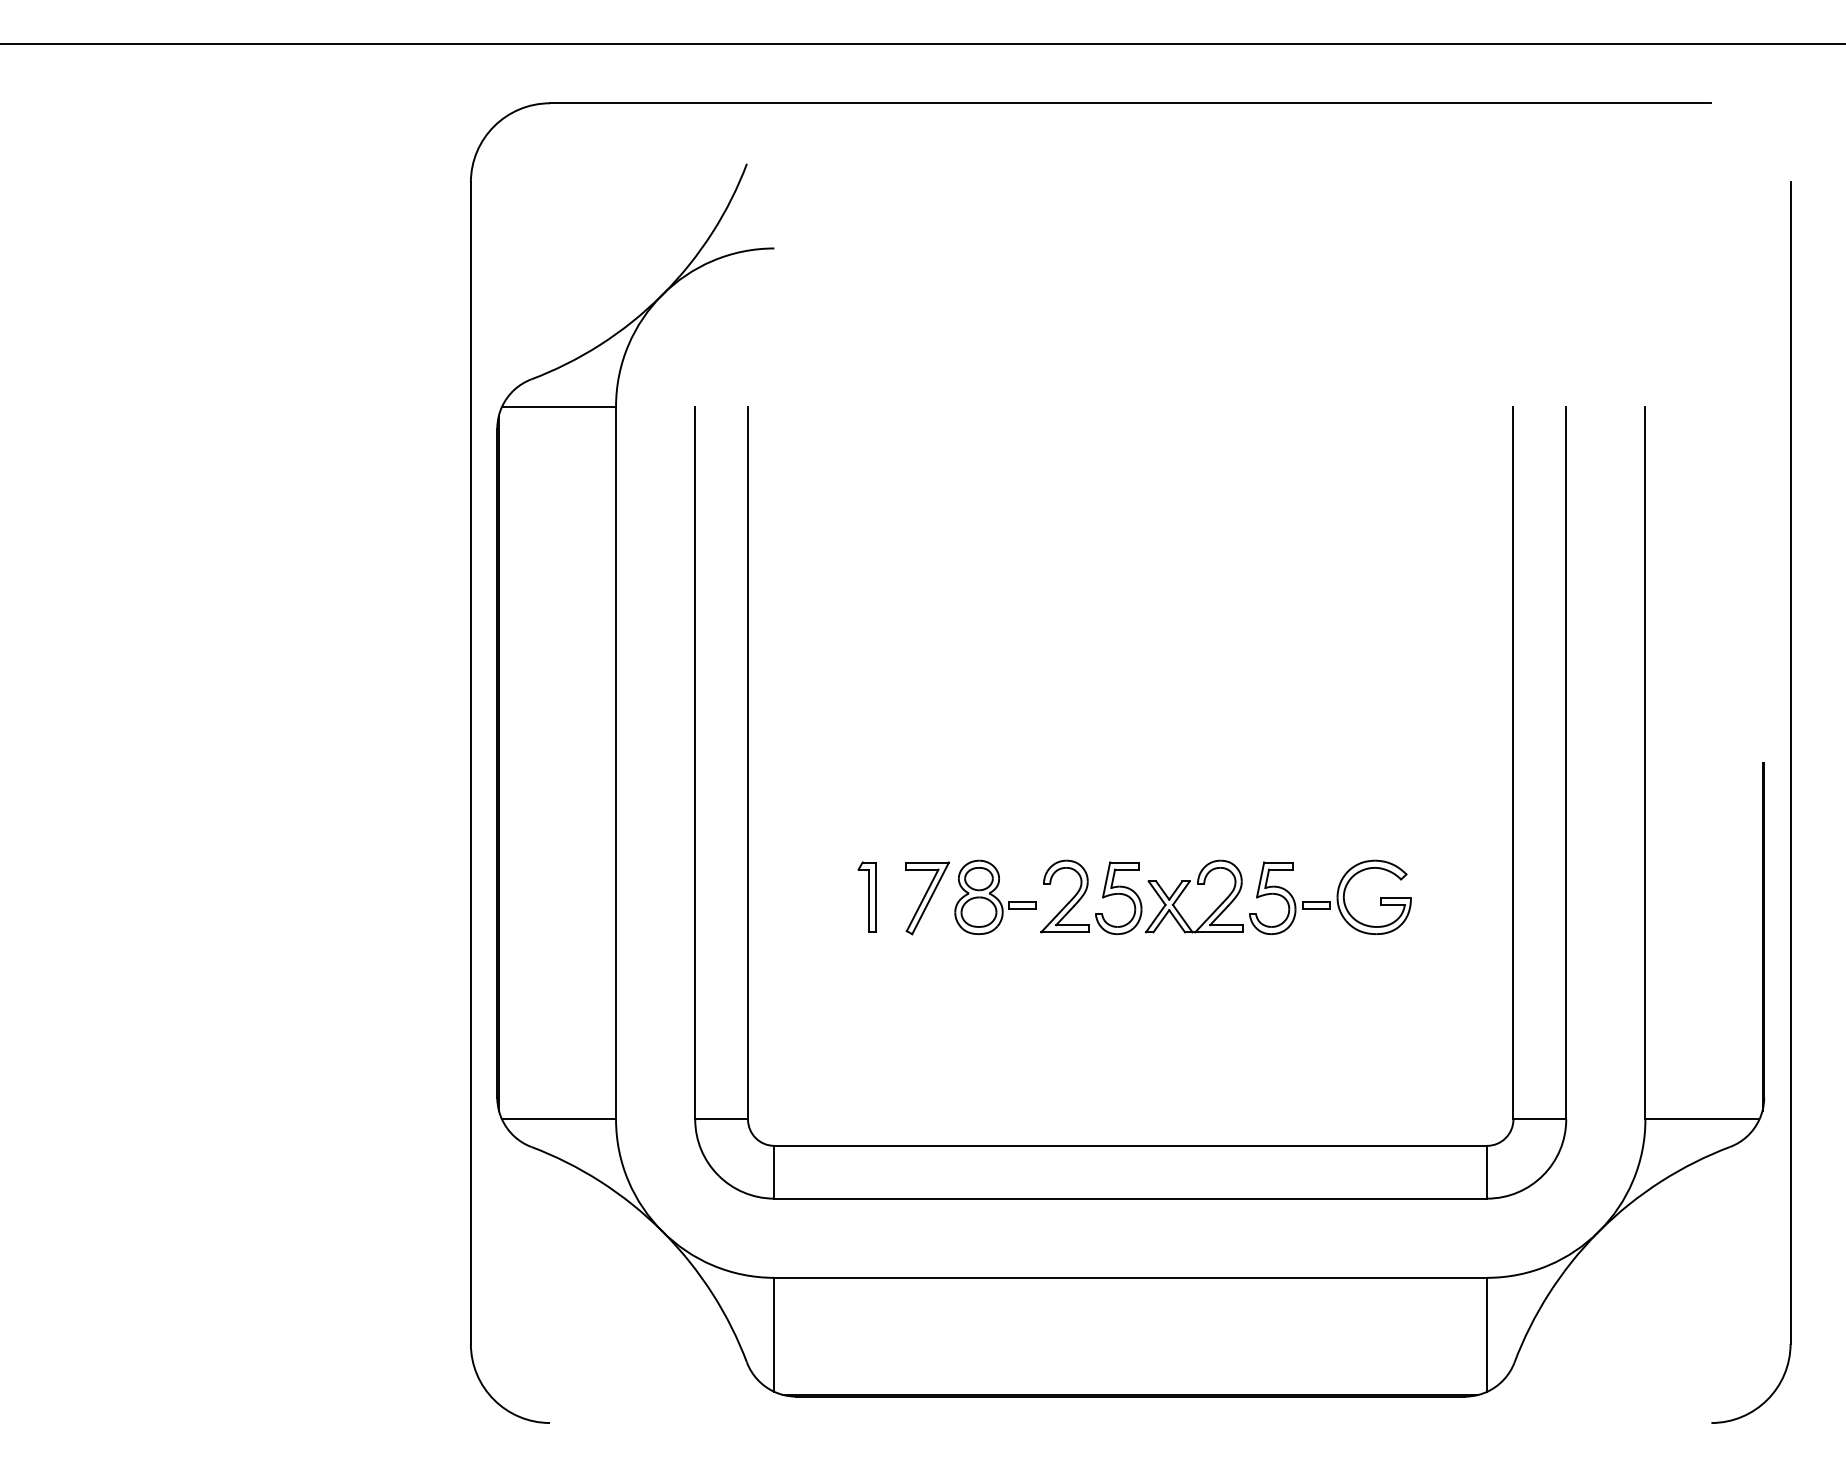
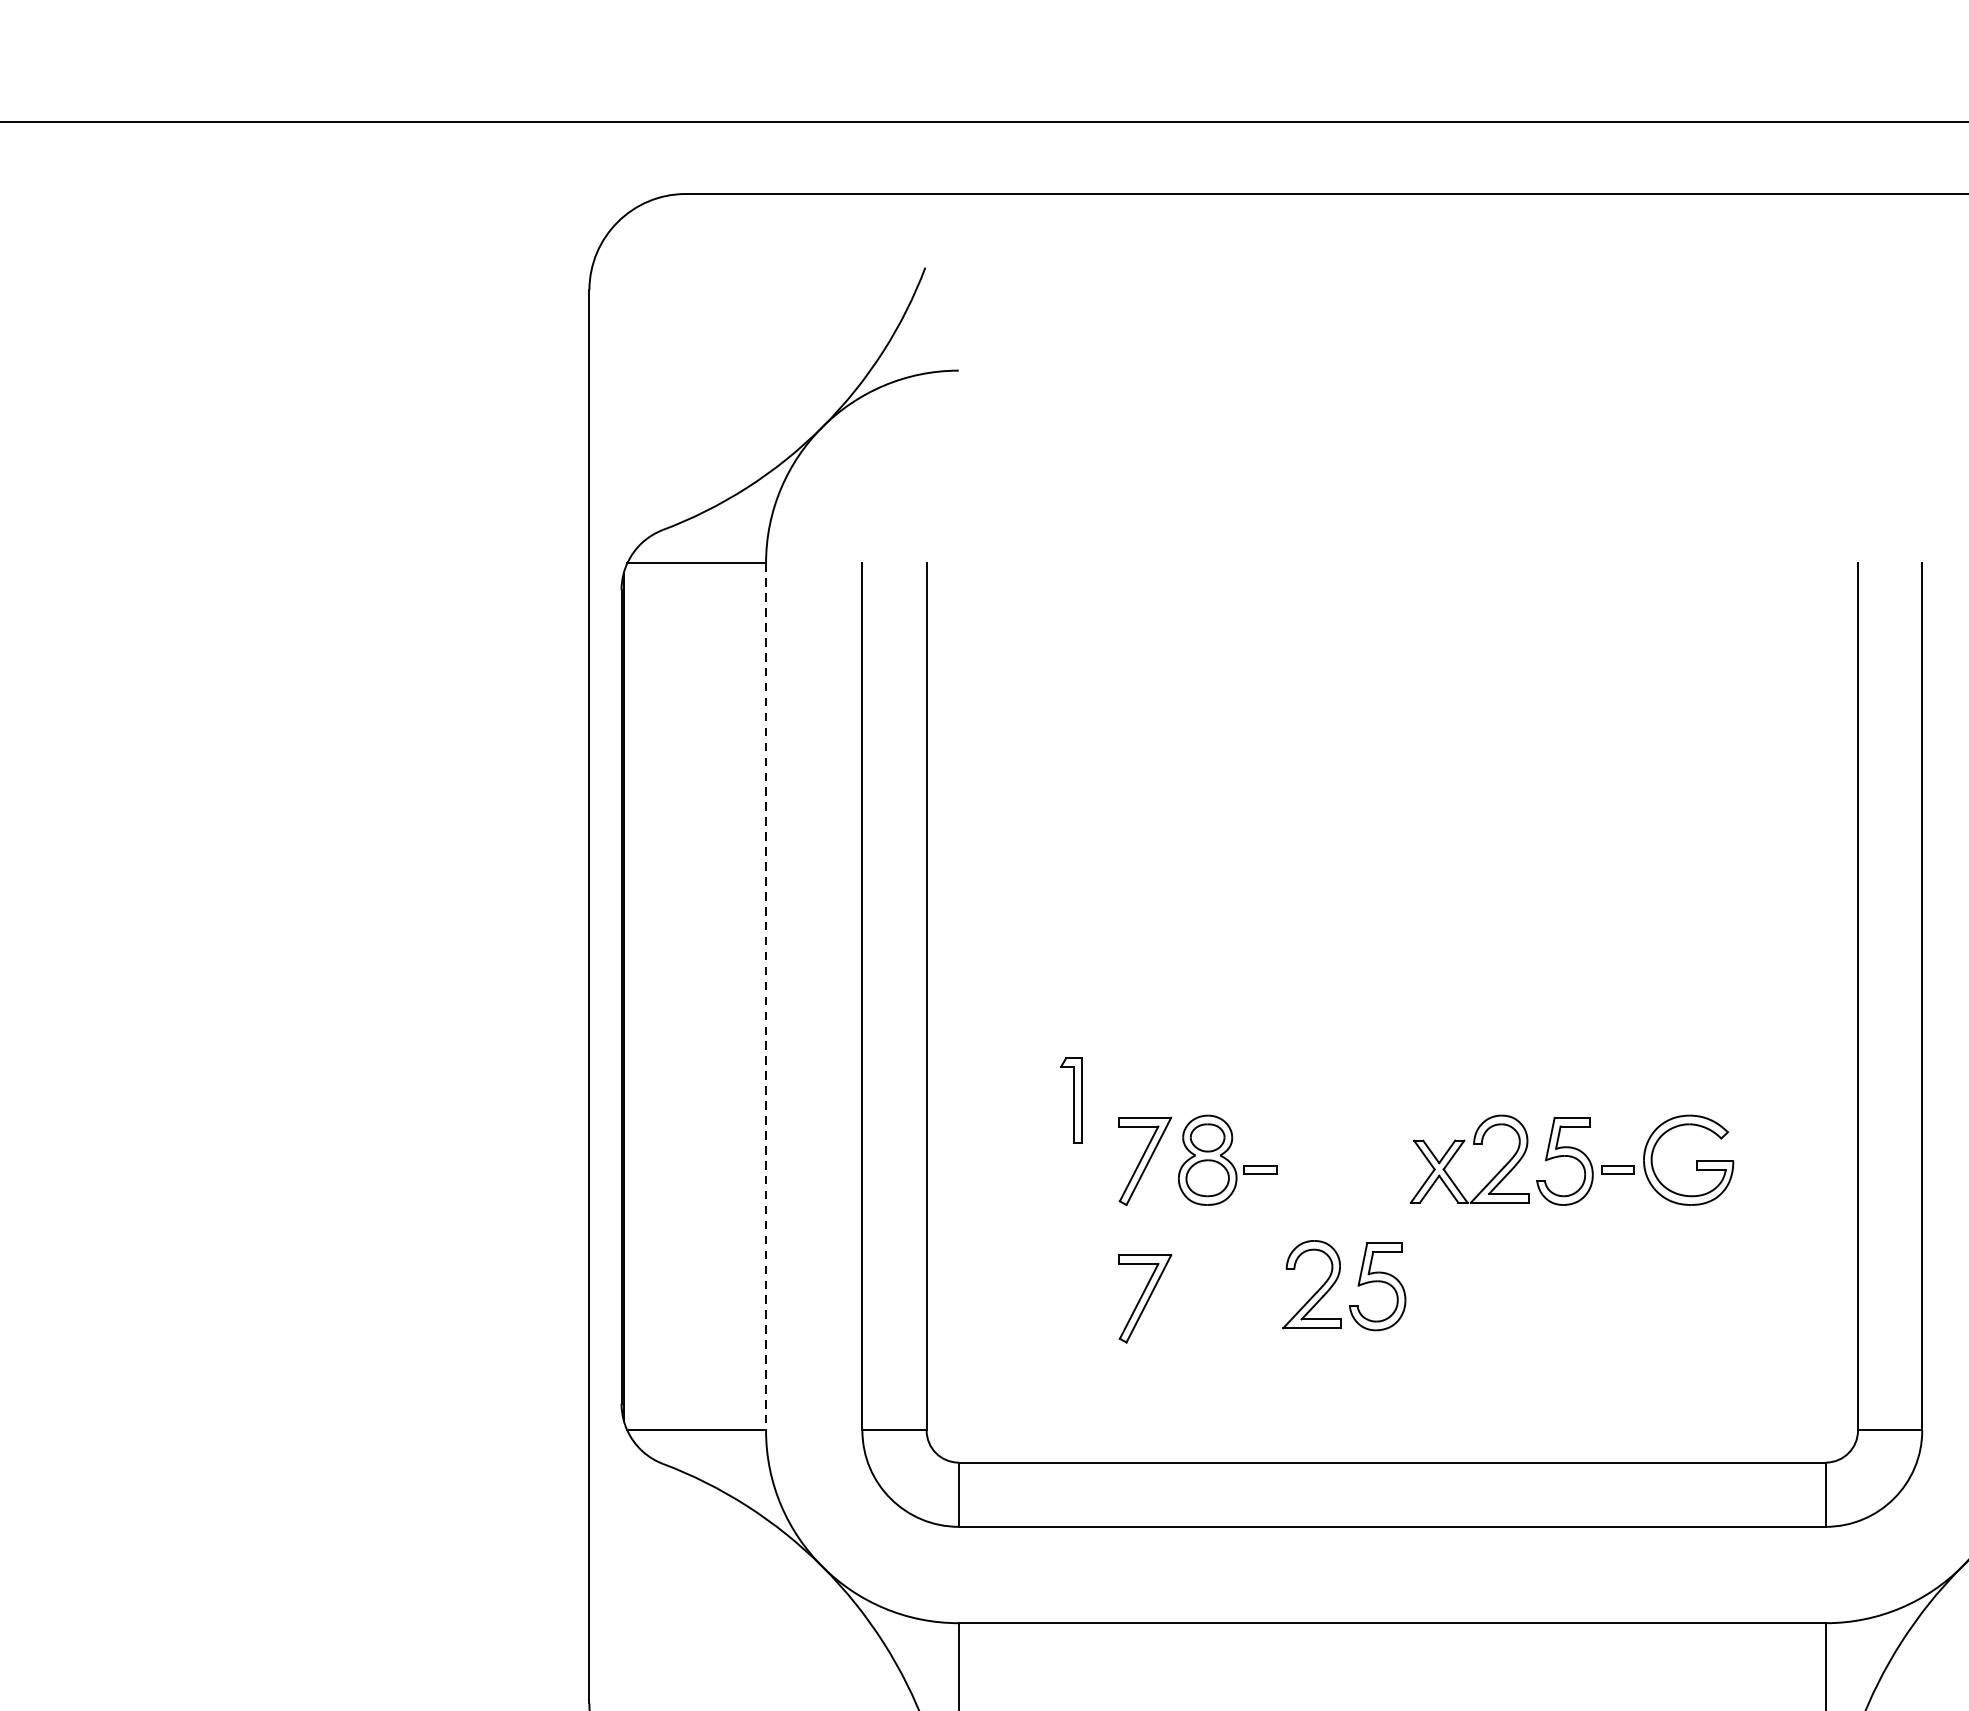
line: (616, 763) -> (766, 997), solid -> dashed
part: (1085, 893) -> (1337, 1280), moved
part: (866, 896) -> (1070, 1099), moved
part: (927, 1011) -> (1145, 1299), added

